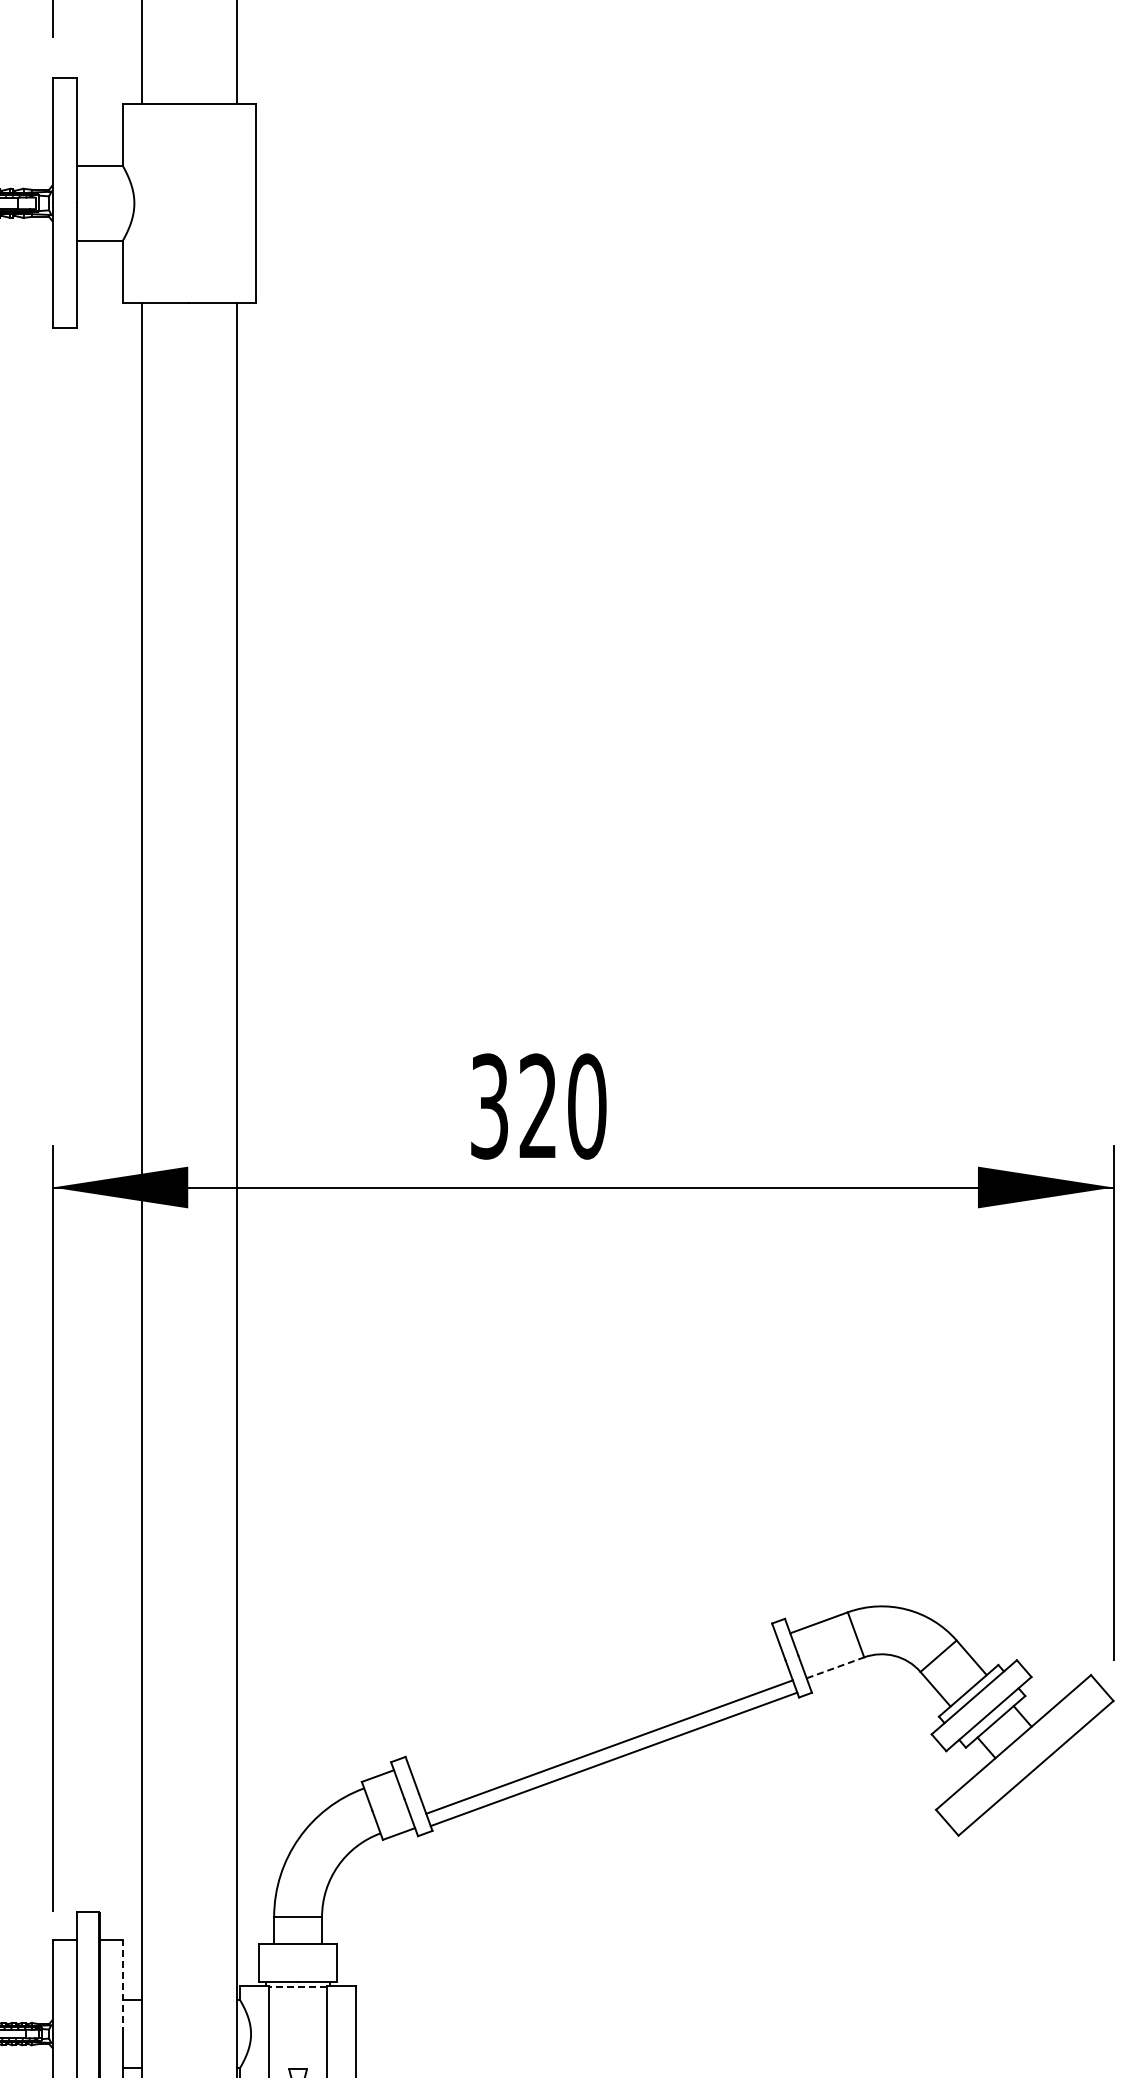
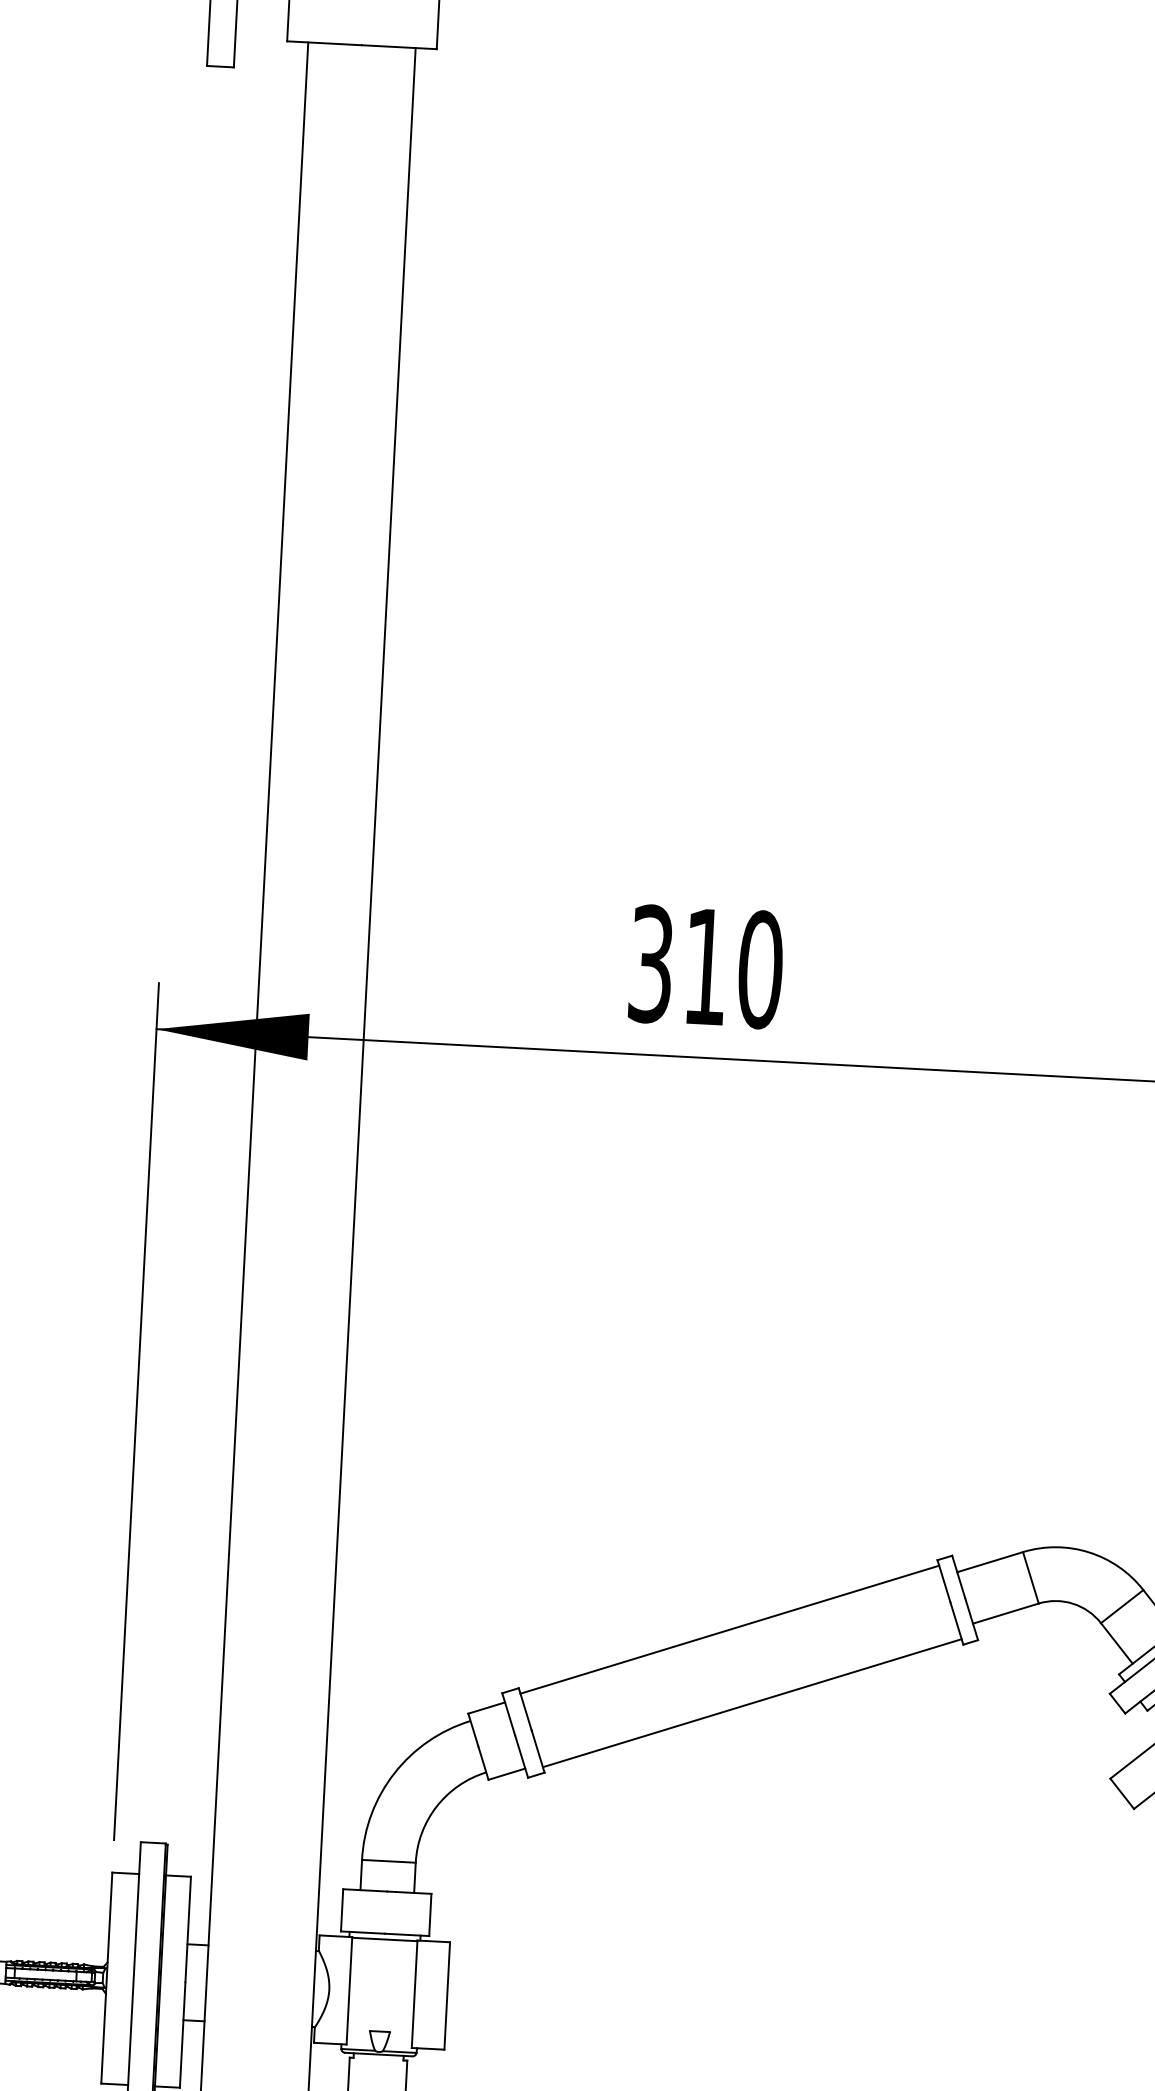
text: (537, 1105) -> (704, 965), 320 -> 310
line: (835, 1667) -> (1005, 1613), dashed -> solid
line: (609, 1746) -> (729, 1629), moved
line: (122, 1986) -> (187, 1928), dashed -> solid
line: (297, 1986) -> (384, 1939), dashed -> solid

